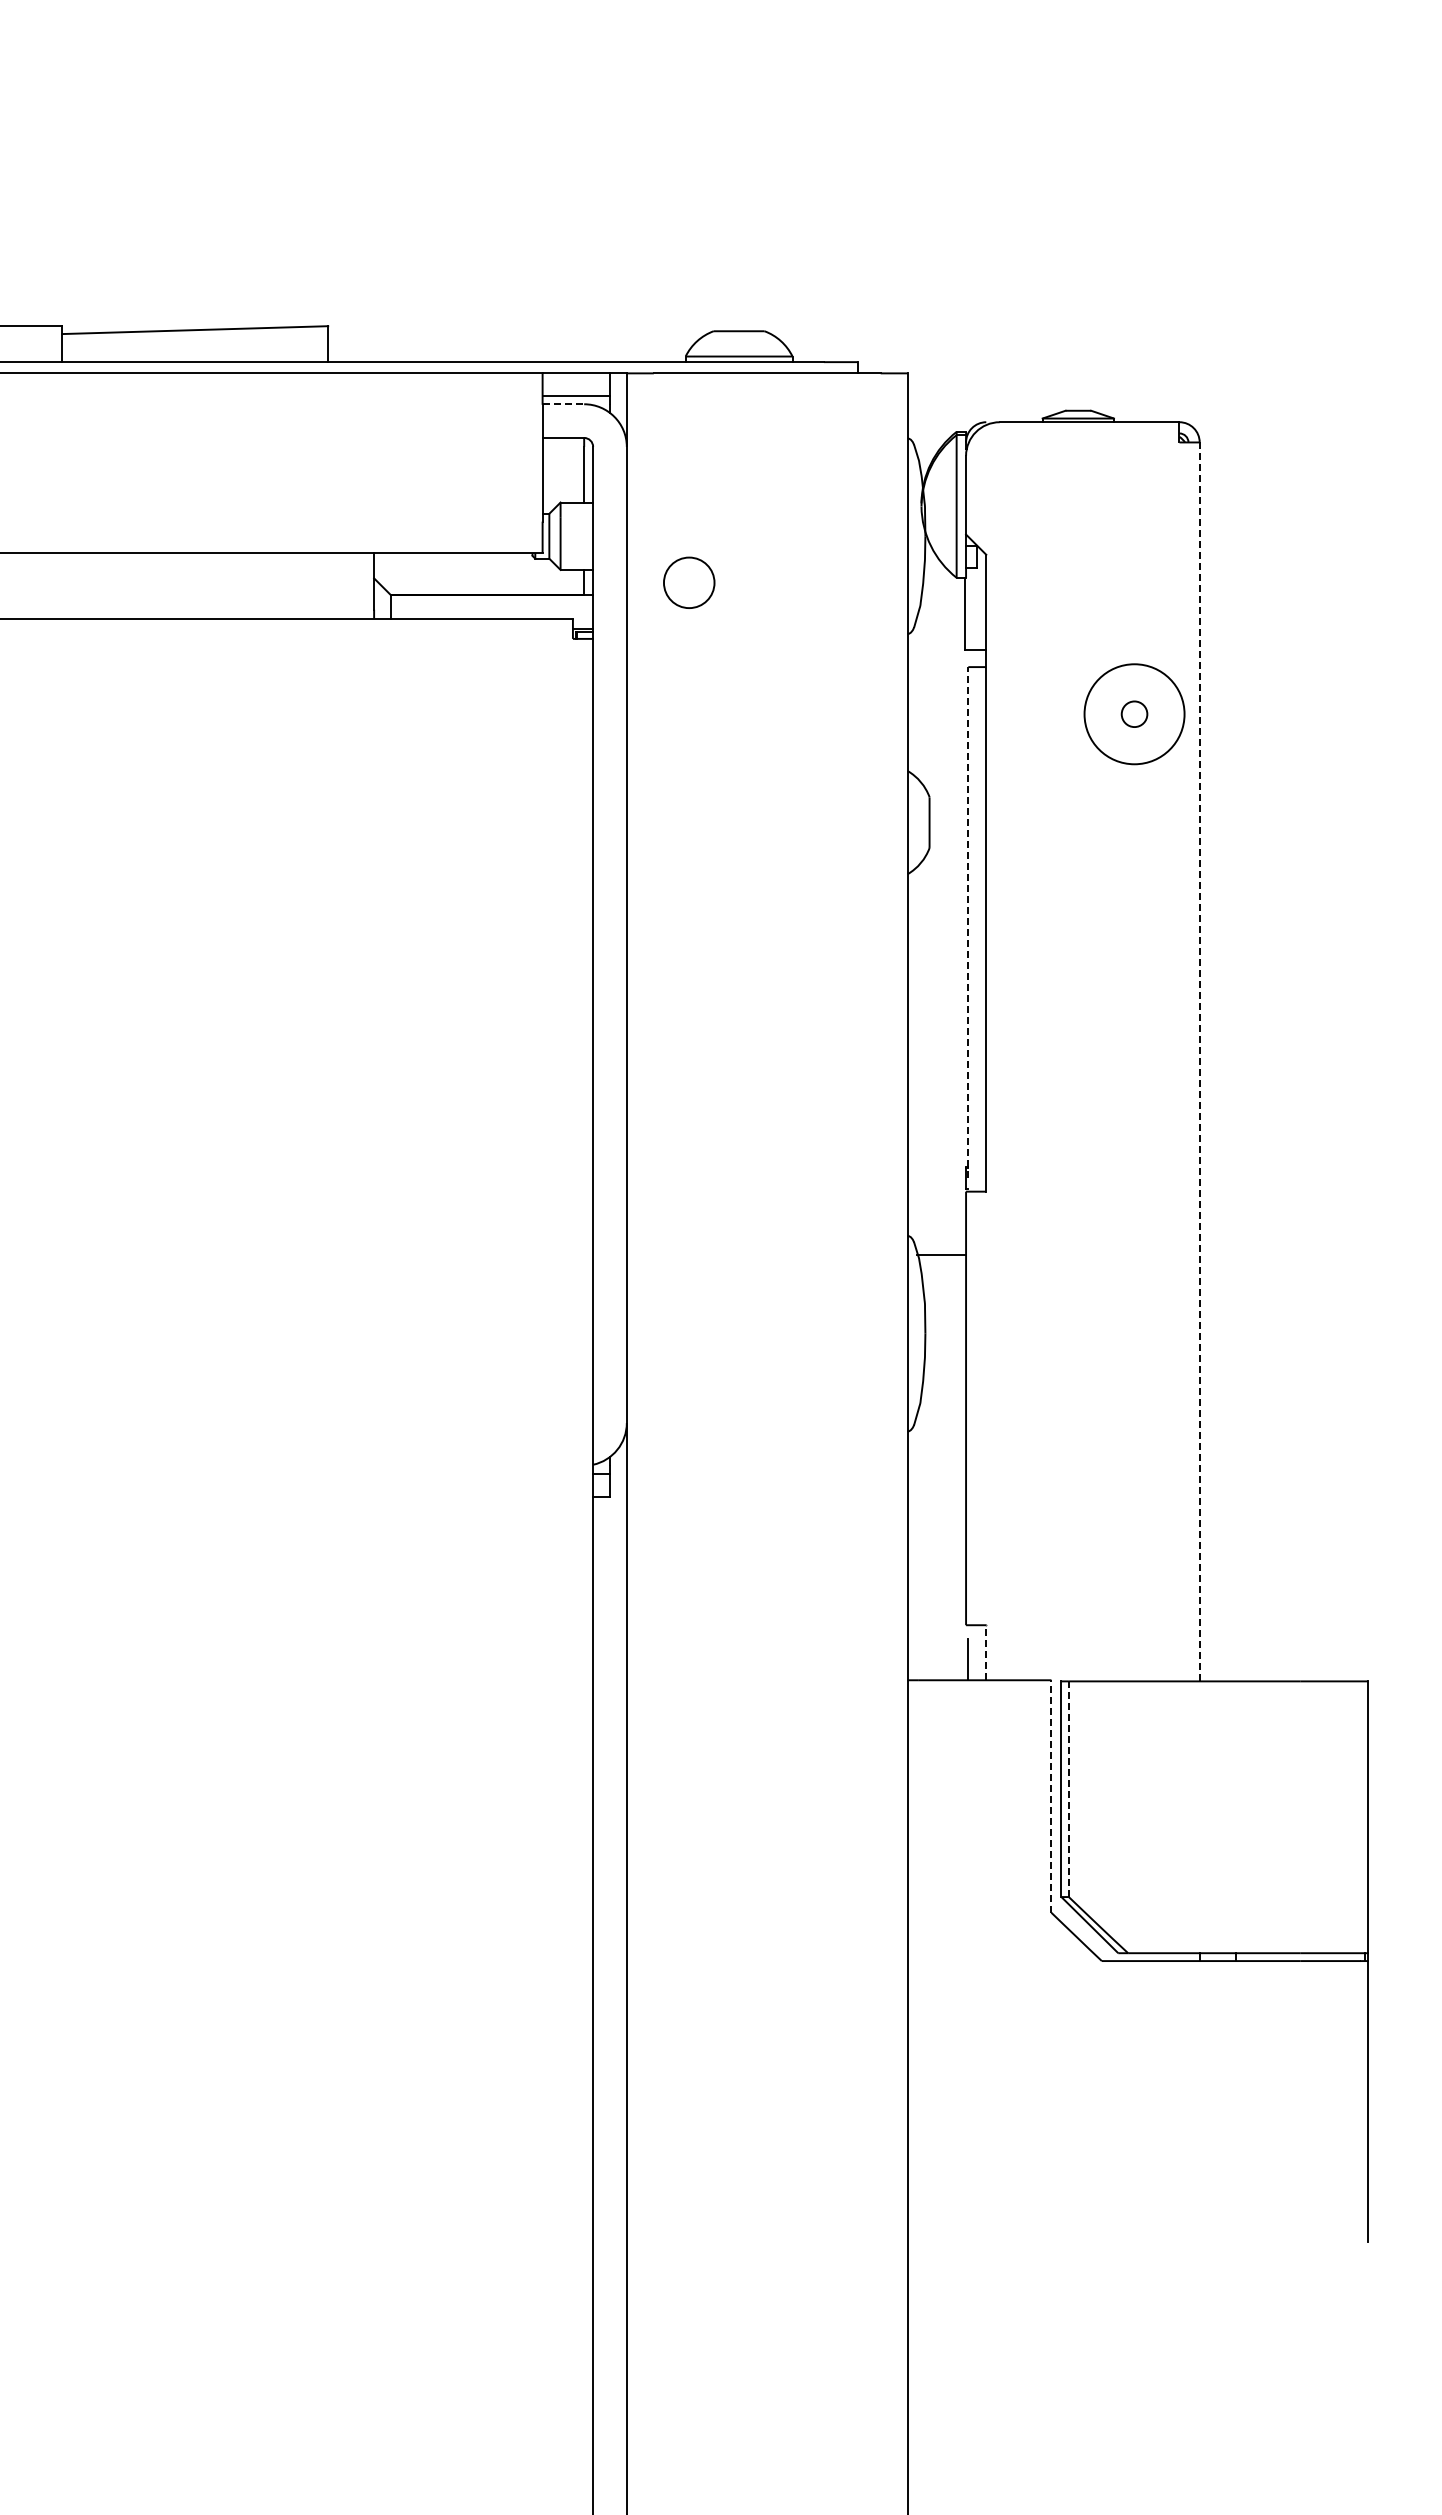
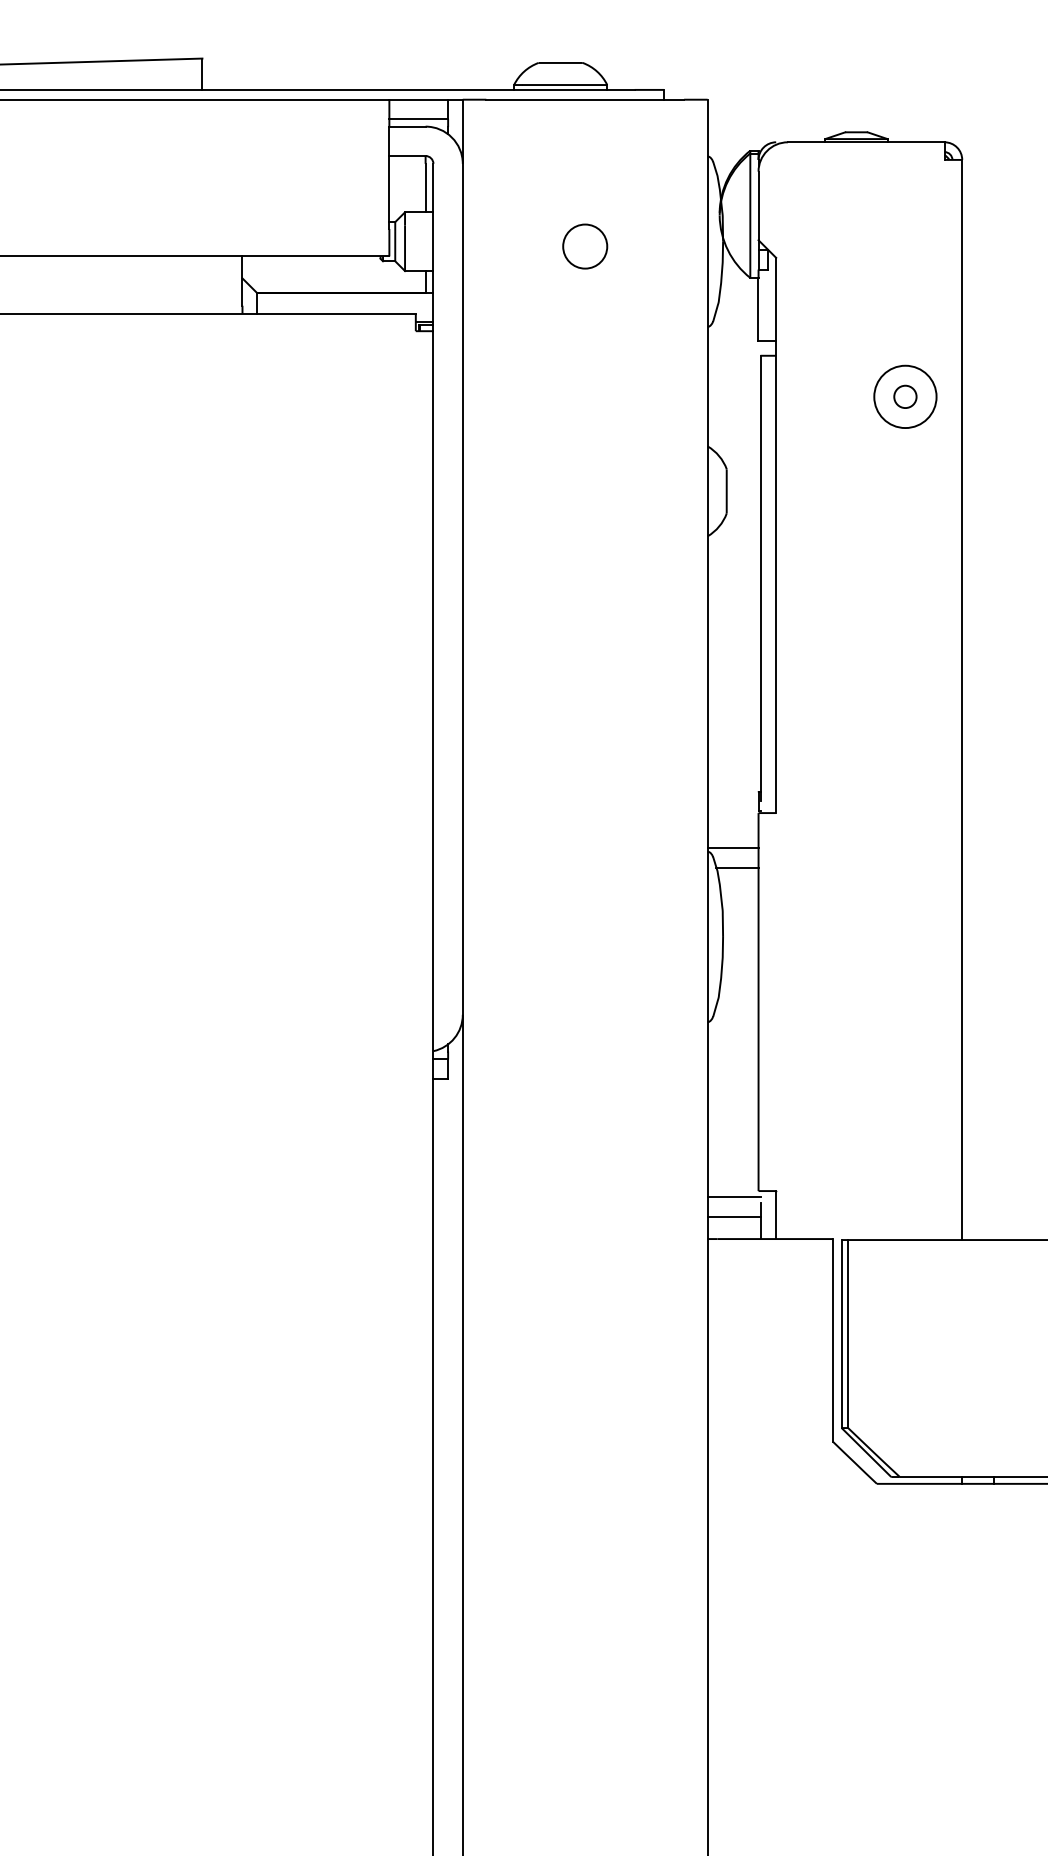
line: (563, 404) -> (407, 126), dashed -> solid
circle: (689, 582) -> (585, 246), moved
circle: (1134, 714) -> (905, 397), size x0.71
line: (968, 922) -> (760, 578), dashed -> solid
line: (1199, 1061) -> (962, 699), dashed -> solid
line: (936, 1232) -> (732, 848), added
line: (937, 1631) -> (733, 1196), added
line: (986, 1652) -> (776, 1214), dashed -> solid
line: (937, 1654) -> (733, 1216), added
line: (1068, 1789) -> (847, 1334), dashed -> solid
line: (1051, 1796) -> (833, 1340), dashed -> solid

